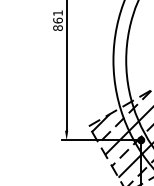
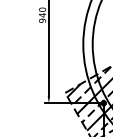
text: (57, 20) -> (42, 15), 861 -> 940

